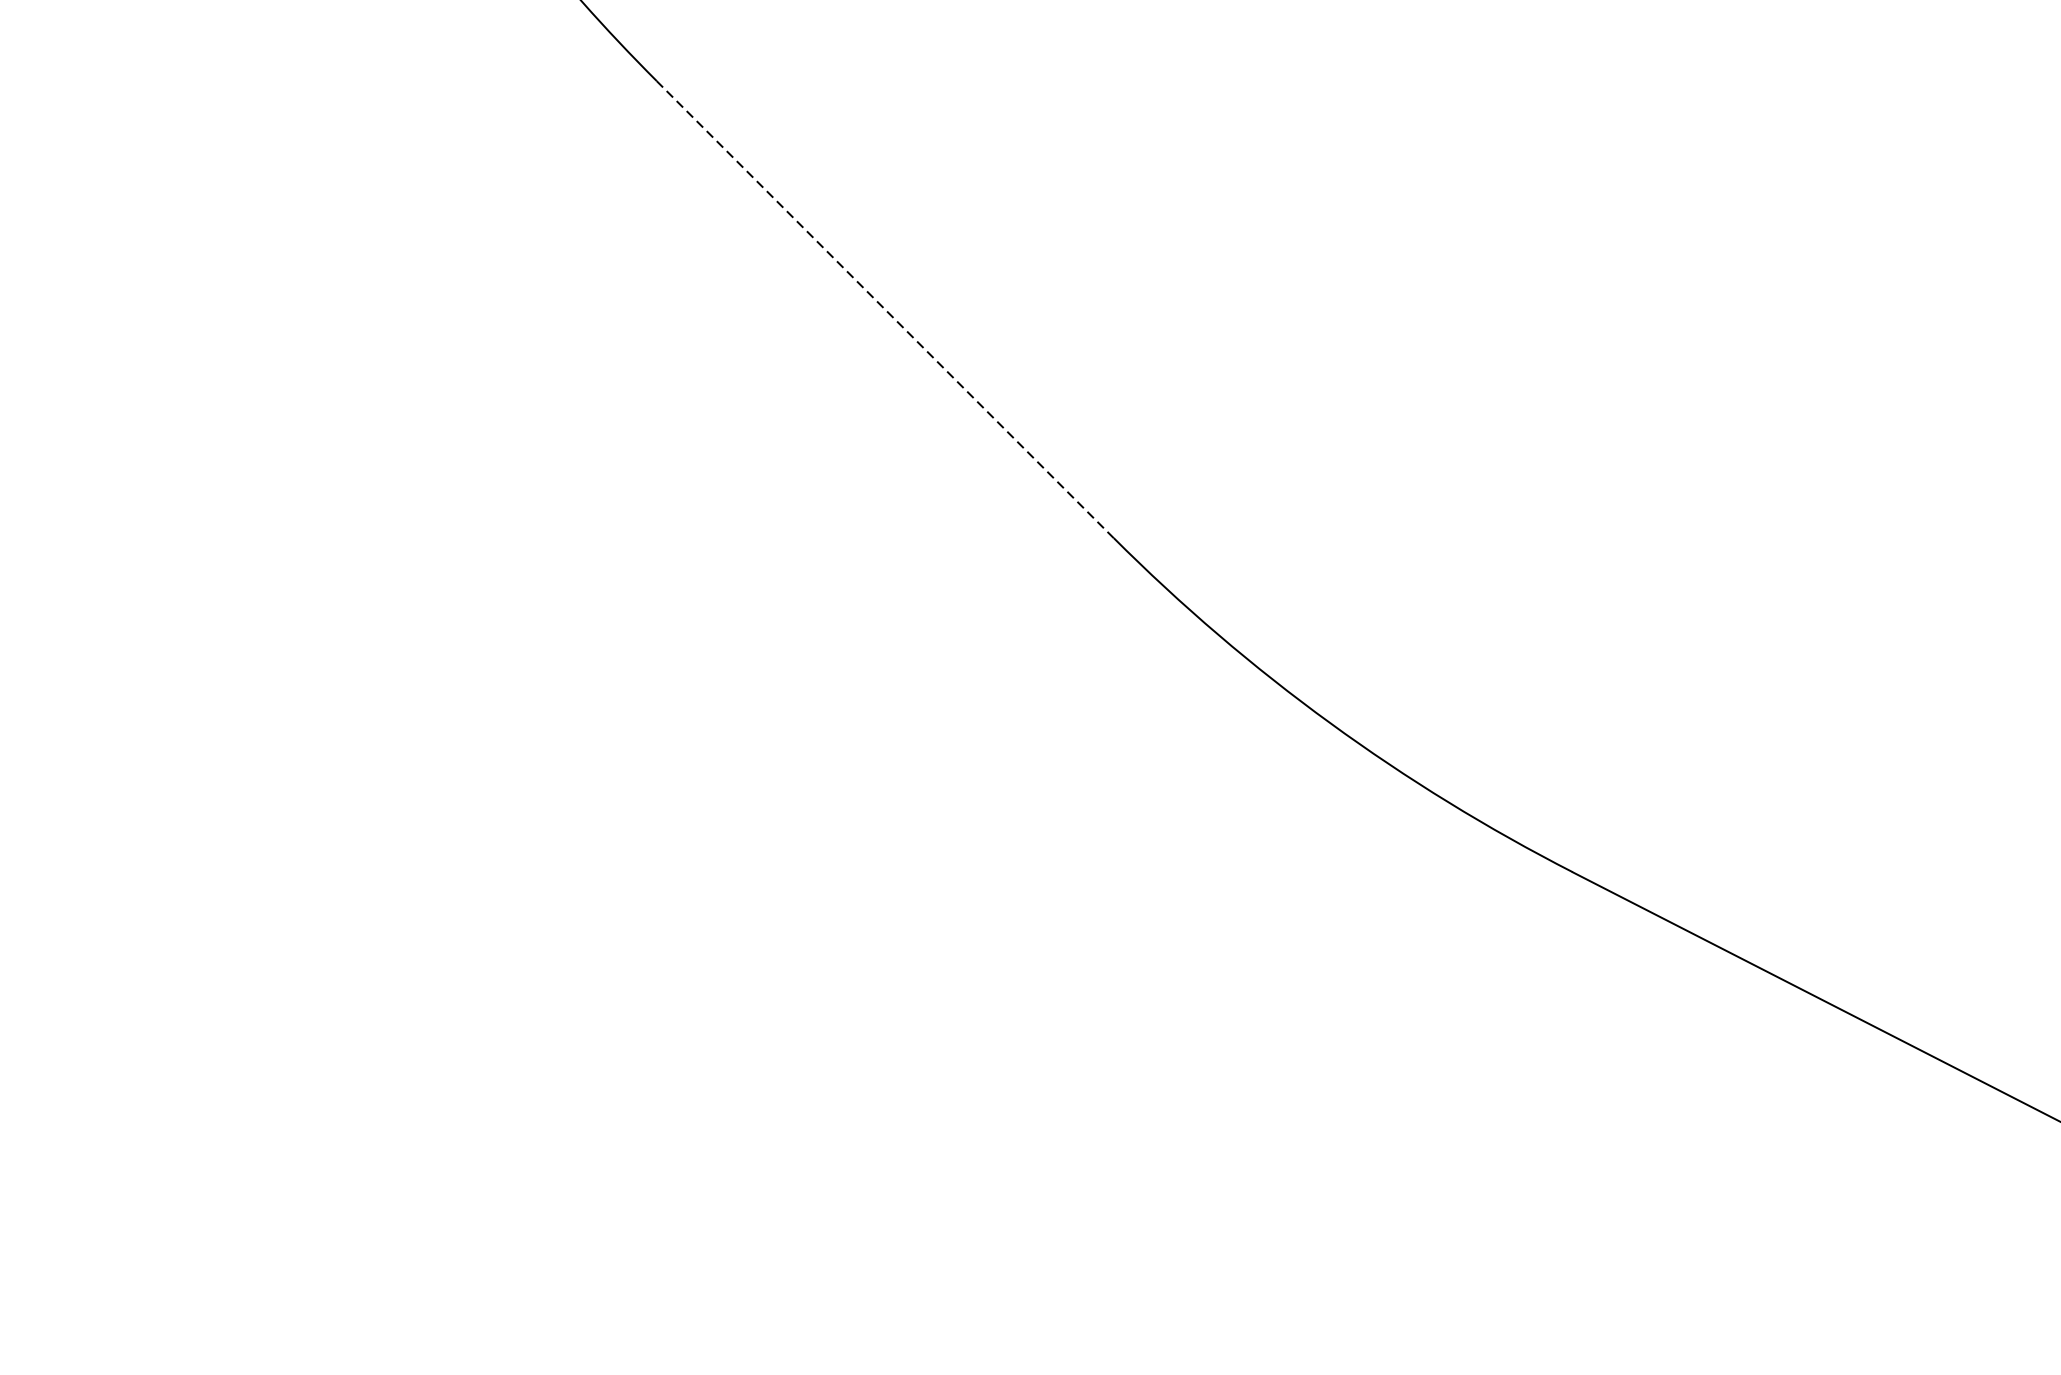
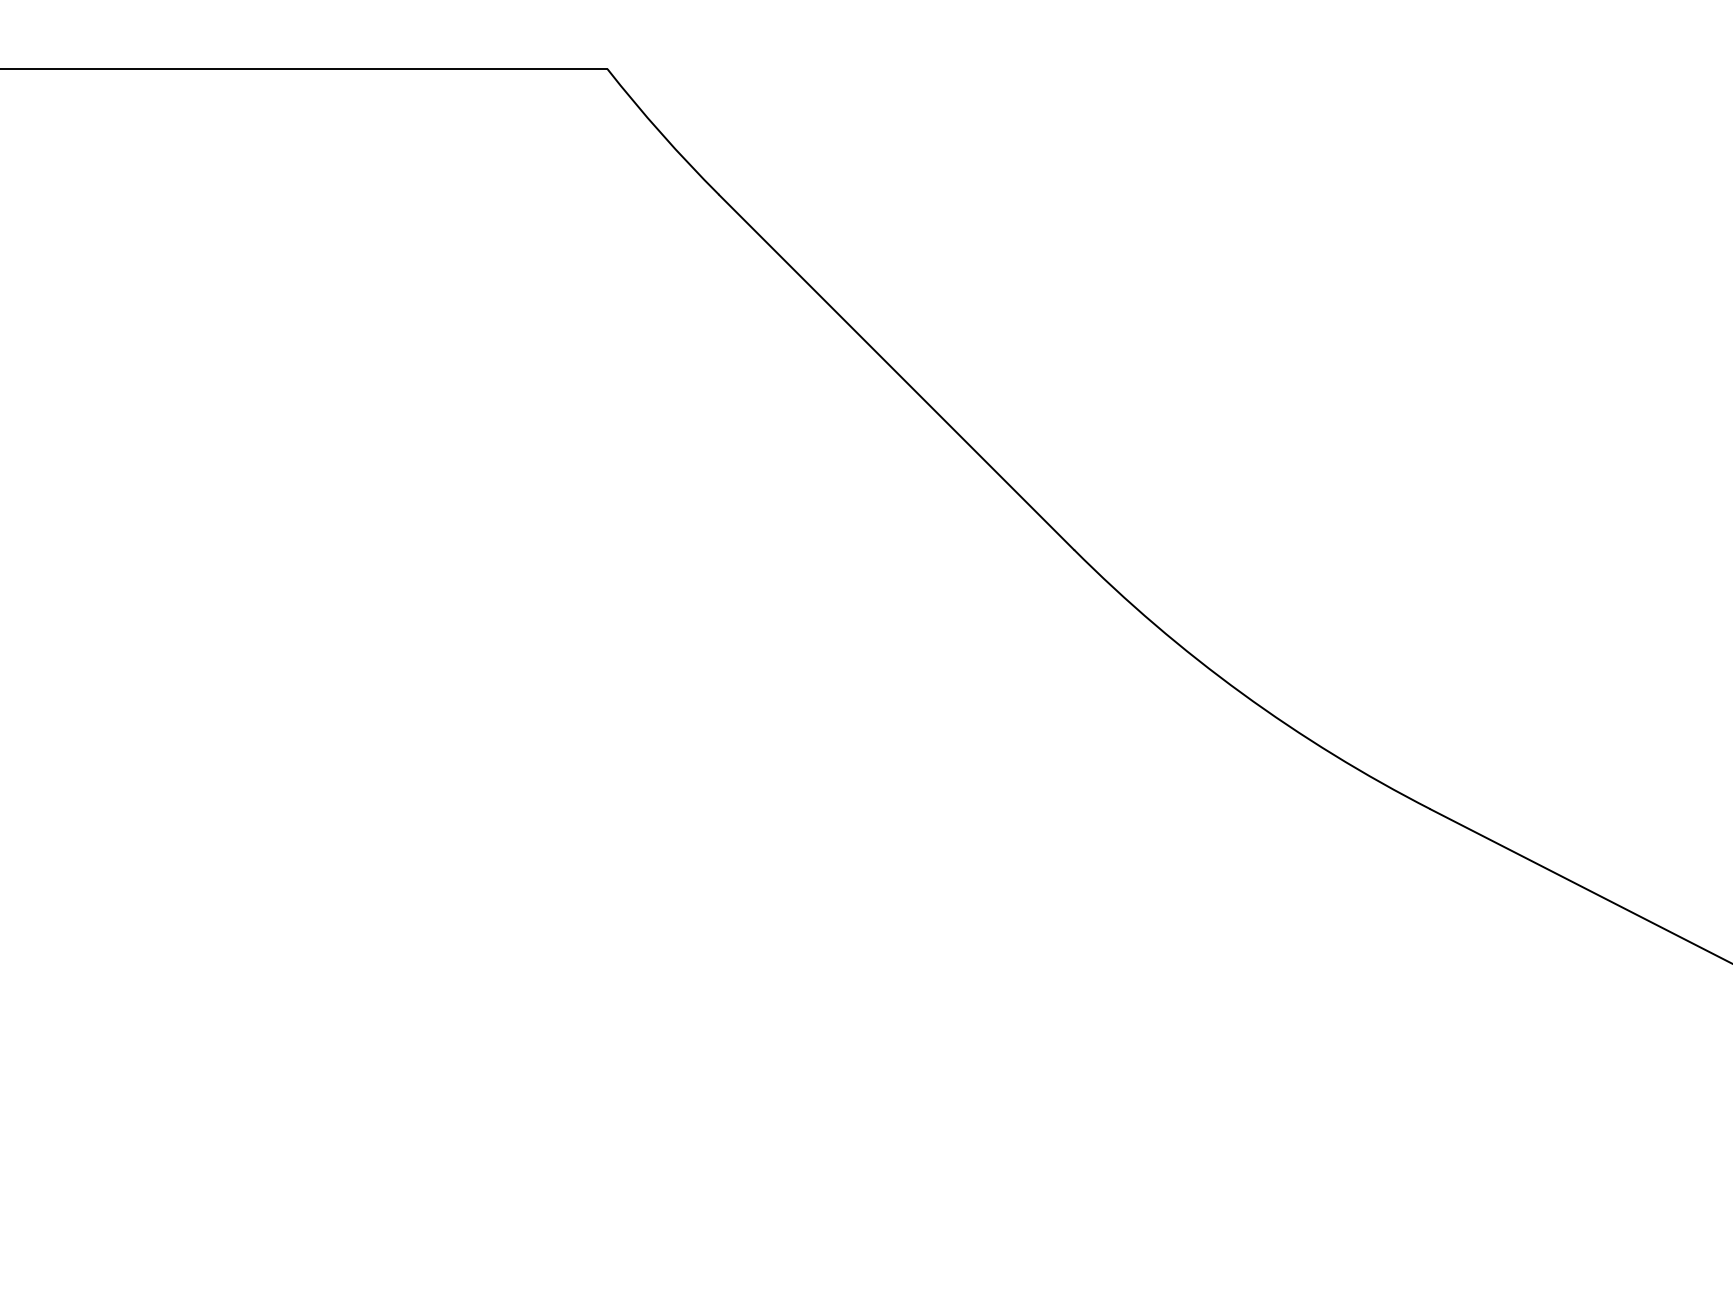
line: (885, 309) -> (896, 372), dashed -> solid

